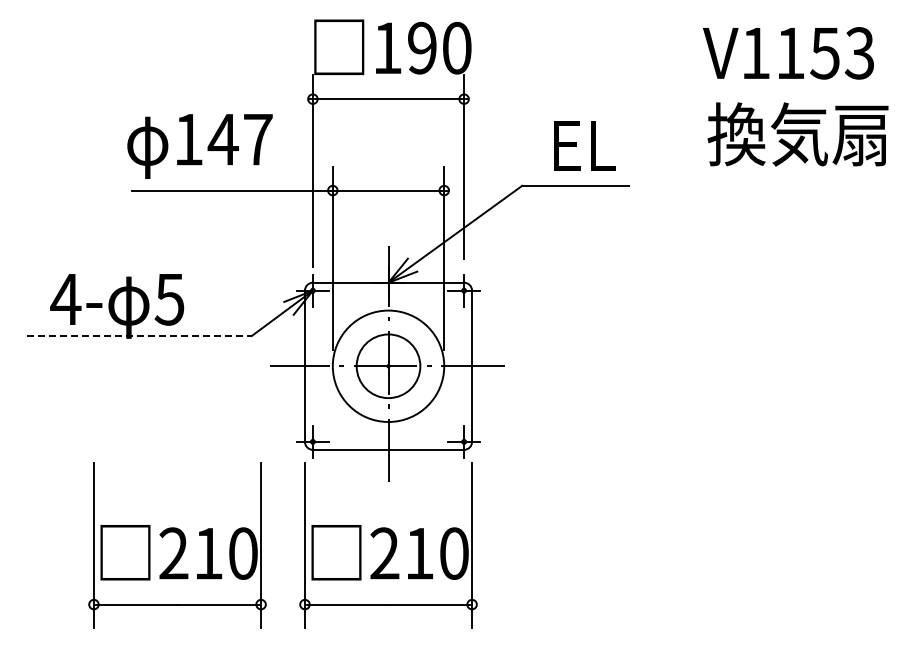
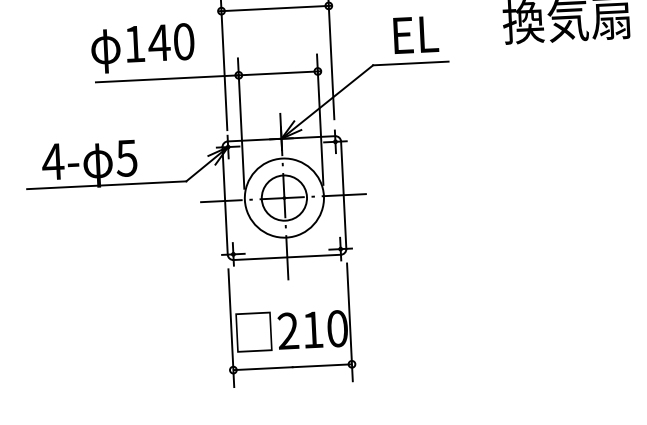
text: (258, 139) -> (184, 41), 147 -> 140
line: (140, 336) -> (107, 185), dashed -> solid
part: (177, 545) -> (140, 332), removed

